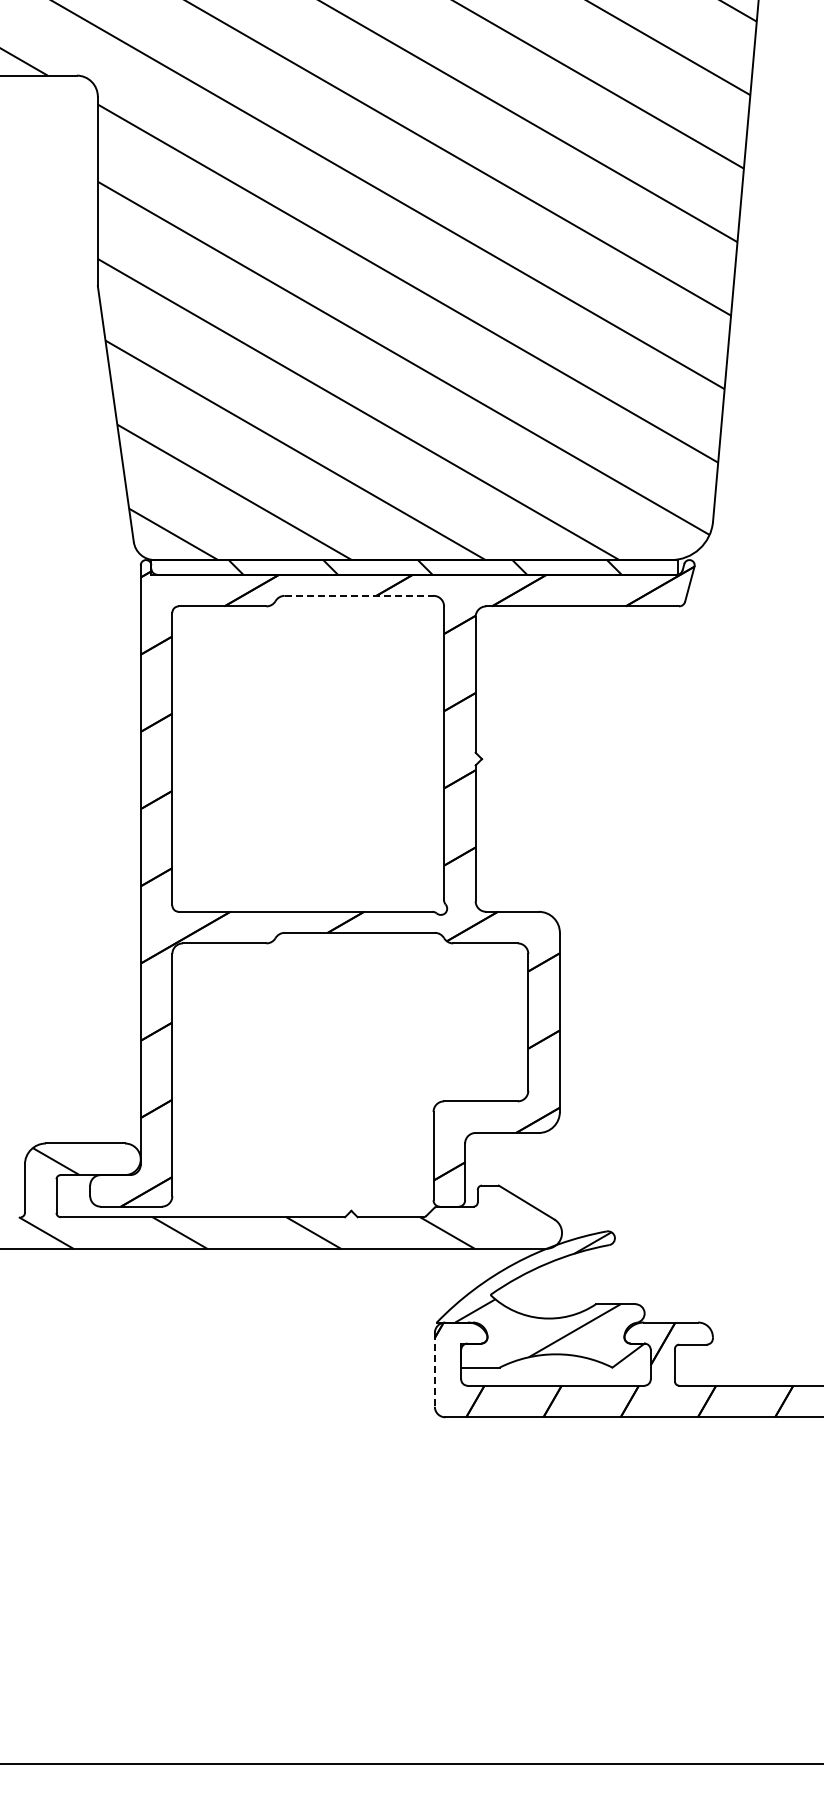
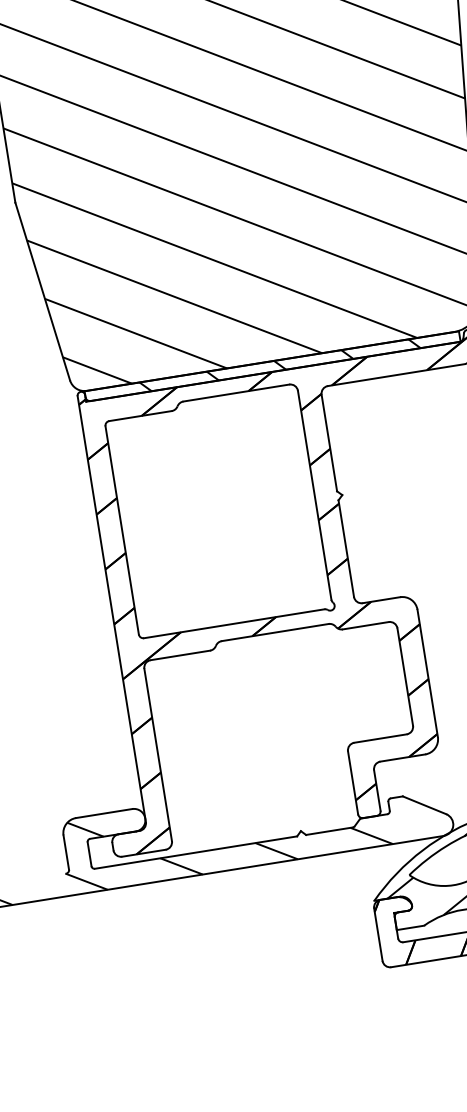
line: (359, 595) -> (236, 392), dashed -> solid
line: (434, 1369) -> (378, 934), dashed -> solid

